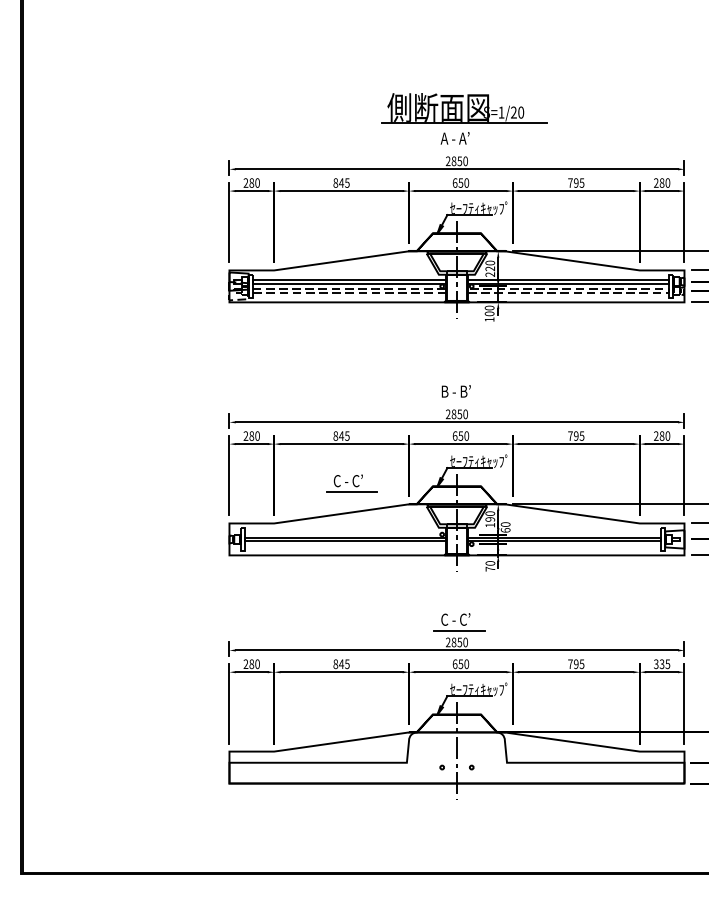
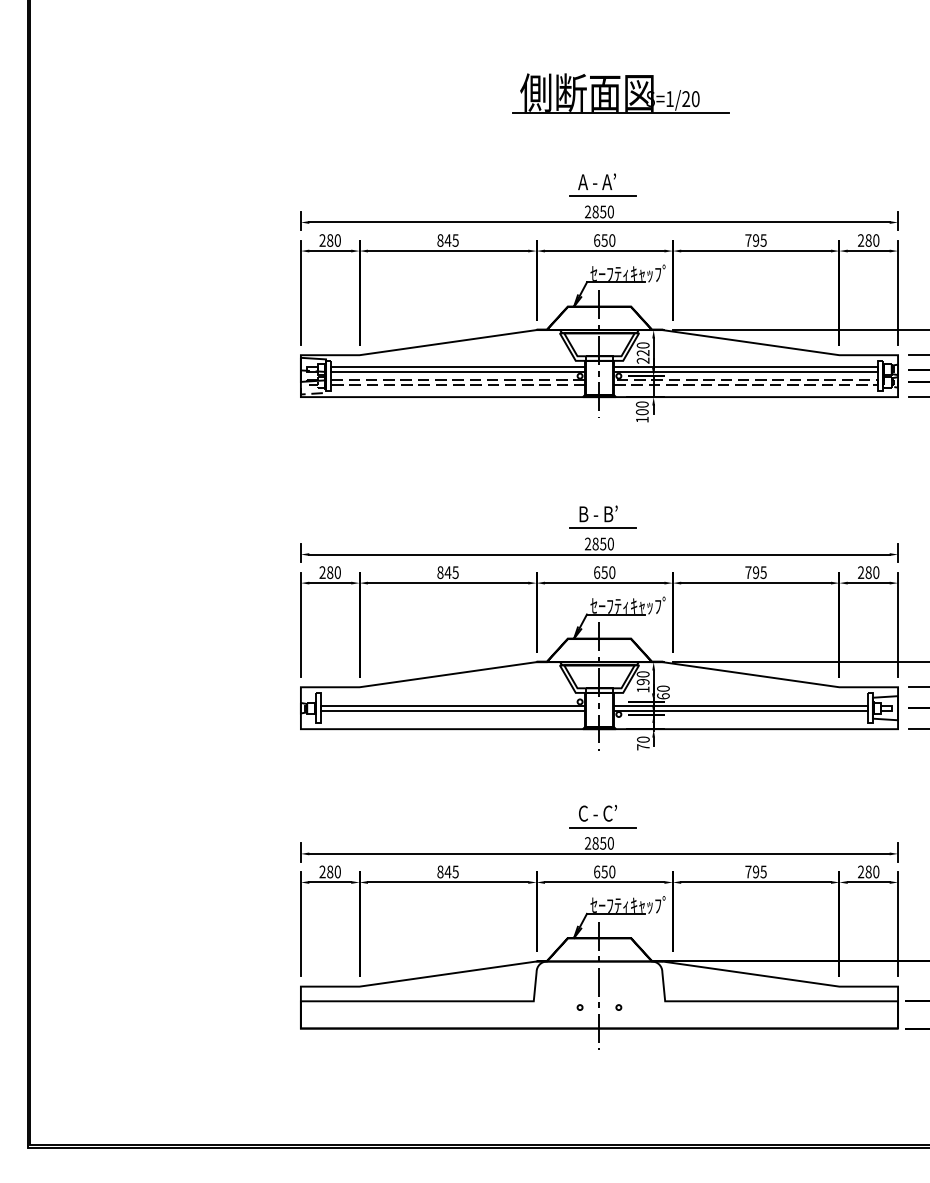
part: (463, 108) -> (620, 93), moved
line: (459, 149) -> (602, 196), added
line: (459, 402) -> (602, 528), added
part: (351, 483) -> (461, 634), removed
text: (661, 663) -> (868, 871), 335 -> 280

